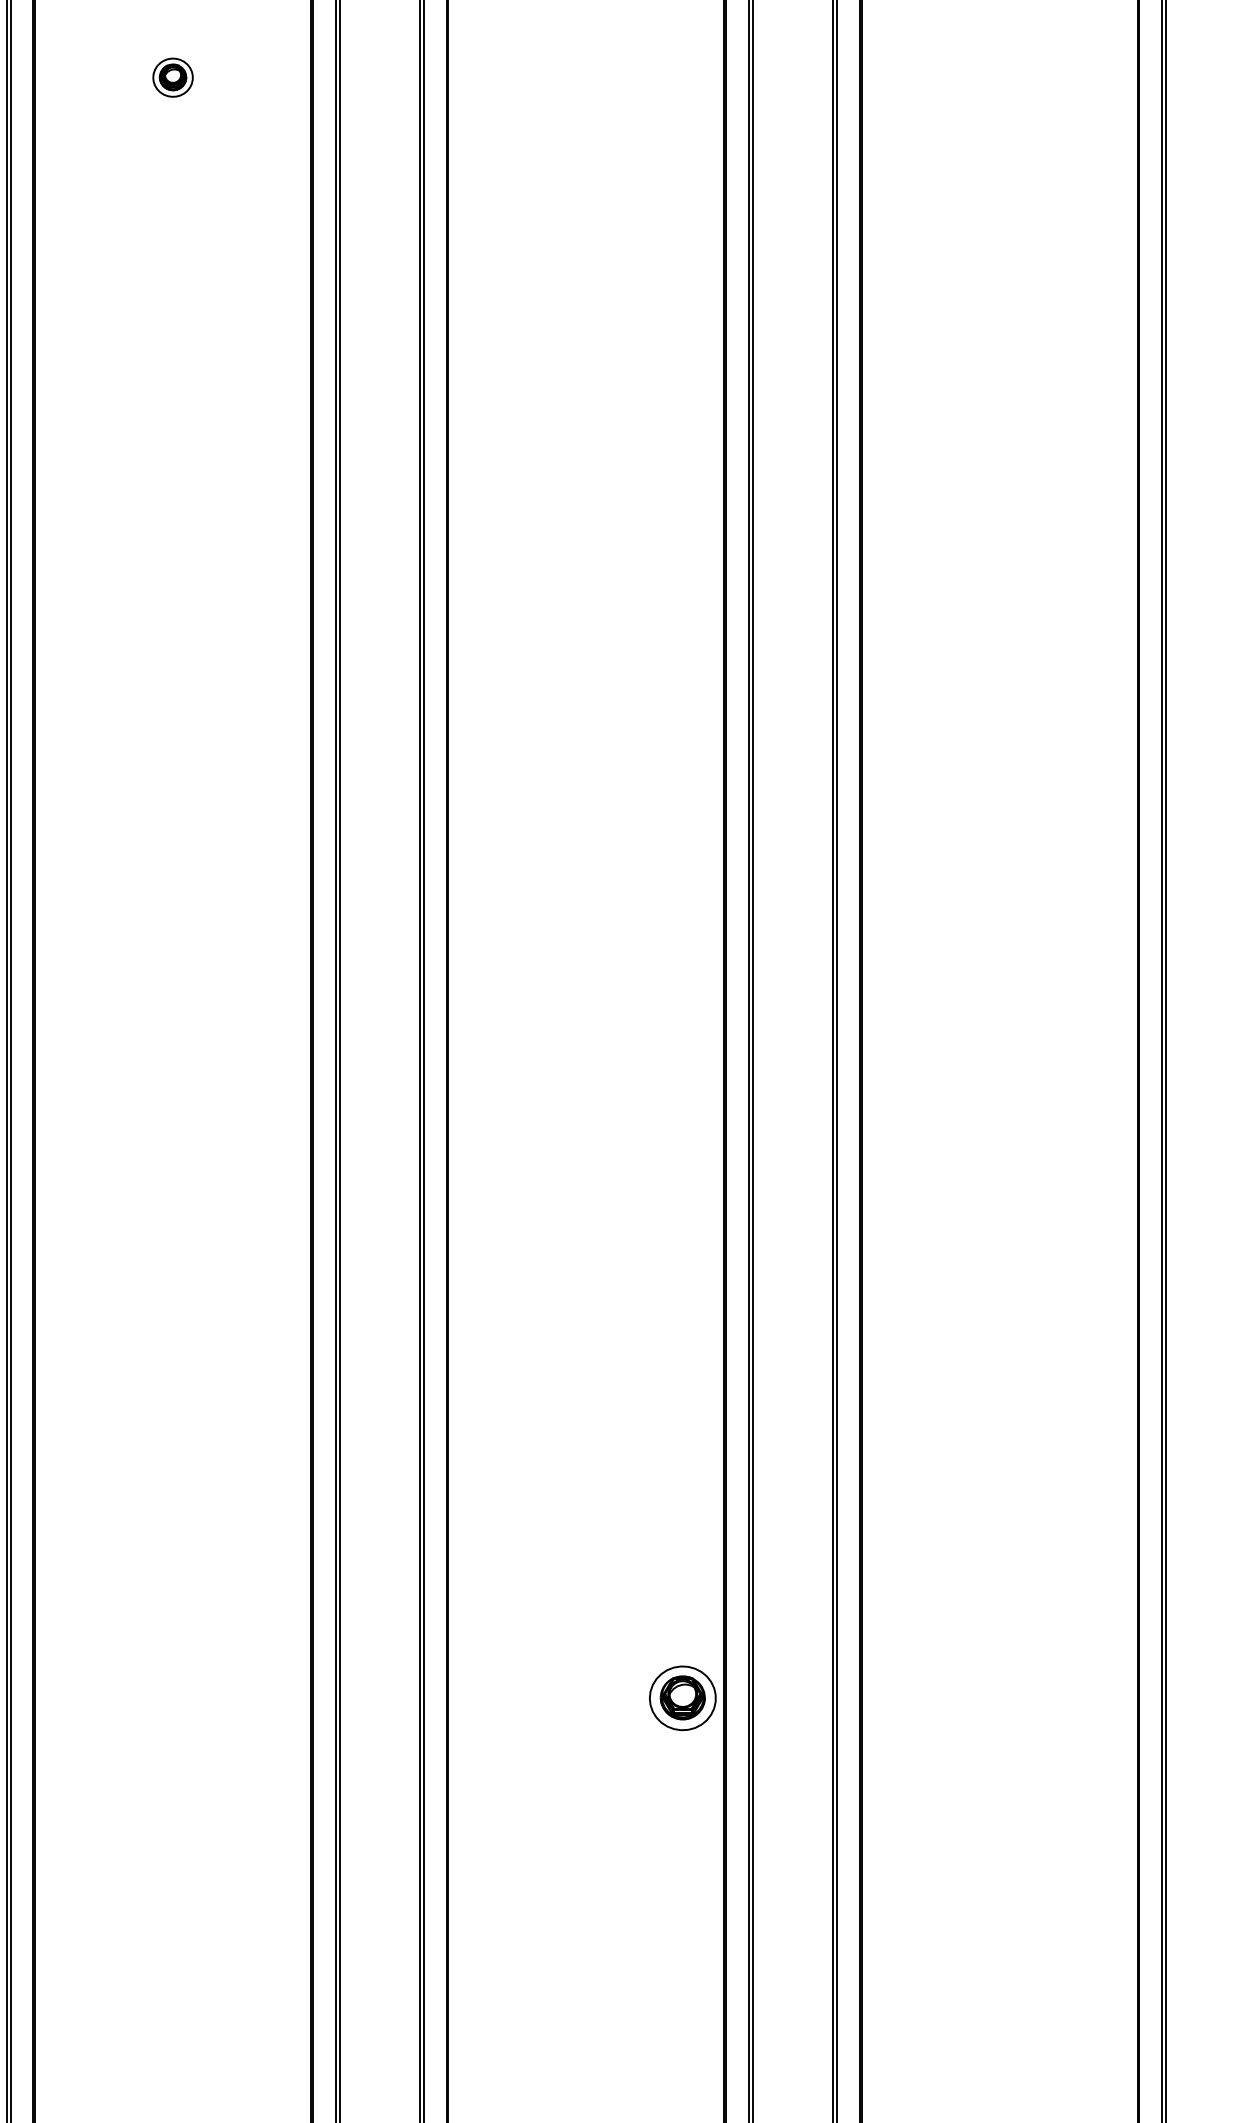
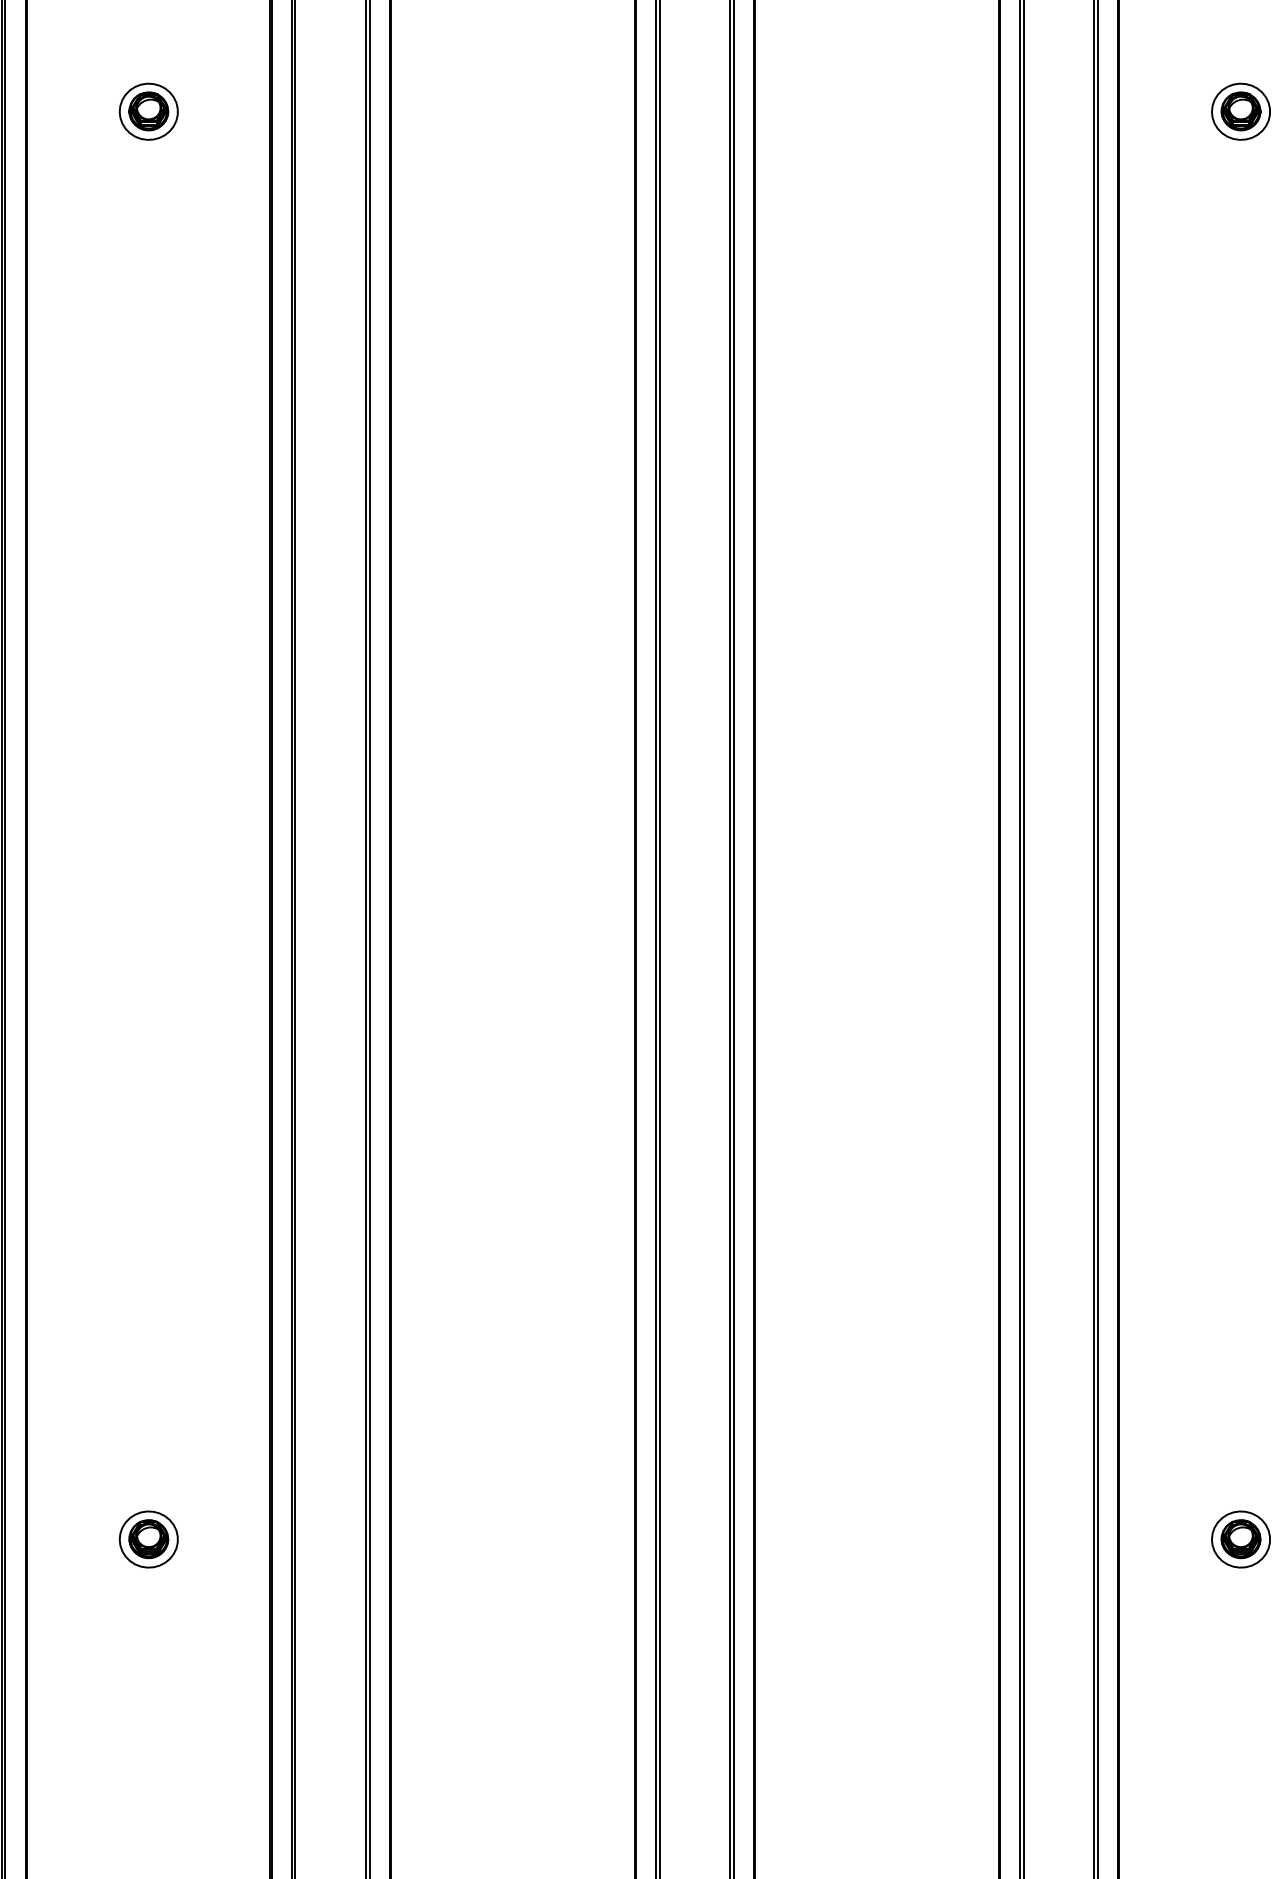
part: (172, 77) -> (148, 111), size x1.67
part: (682, 1698) -> (148, 1539), moved

